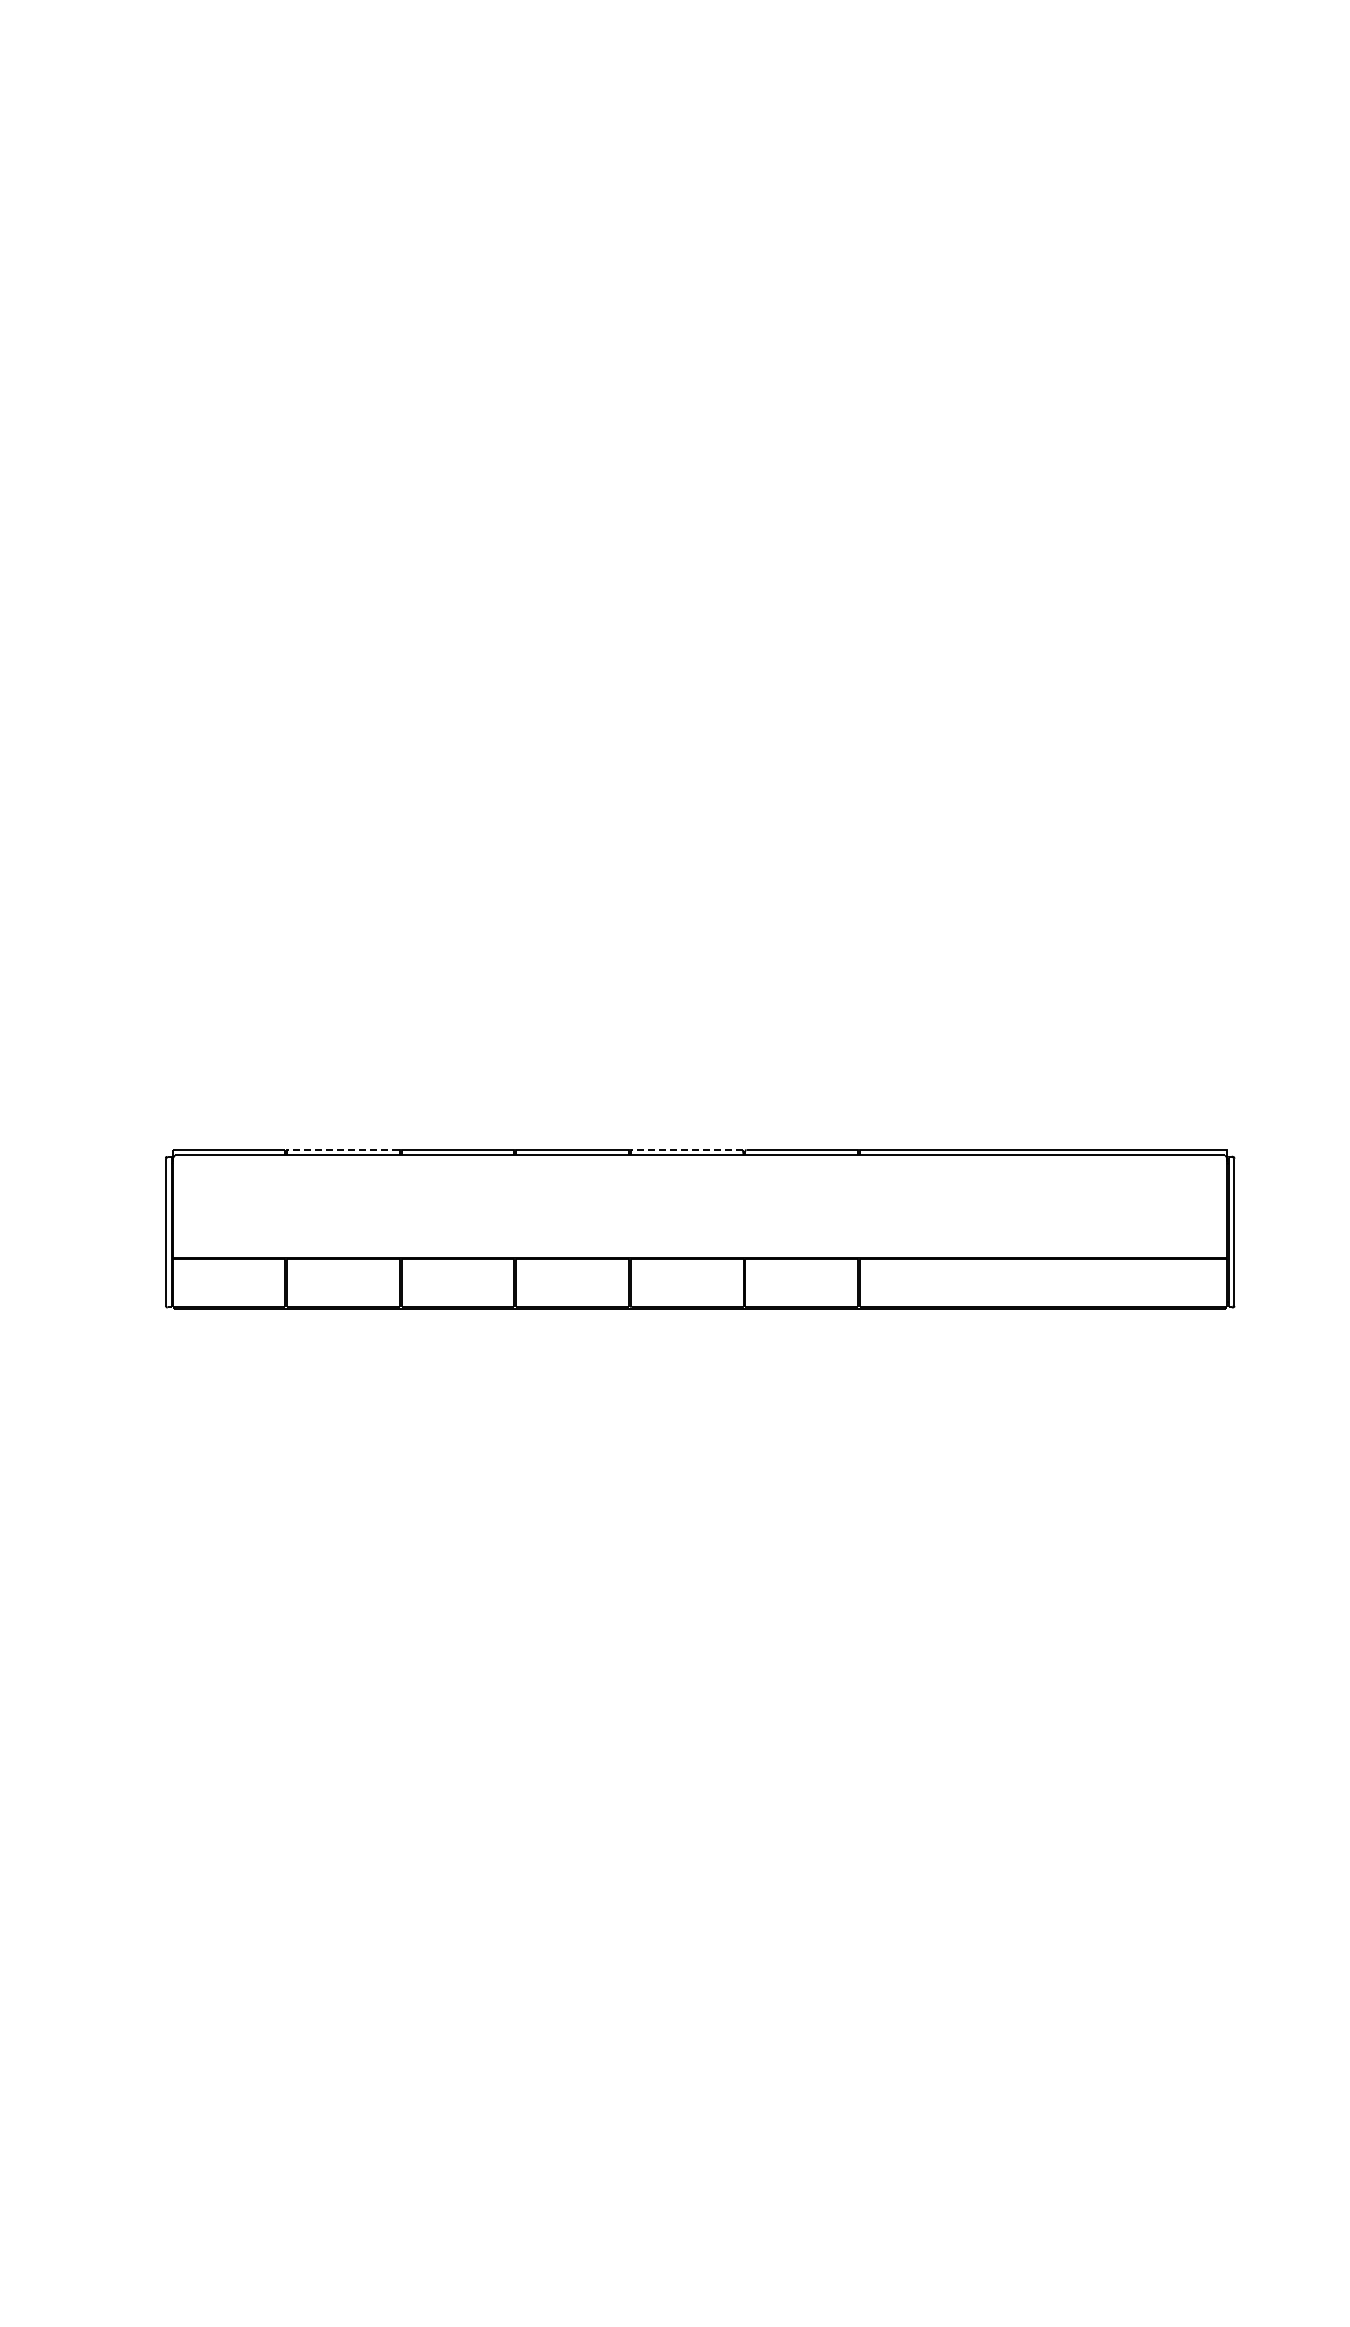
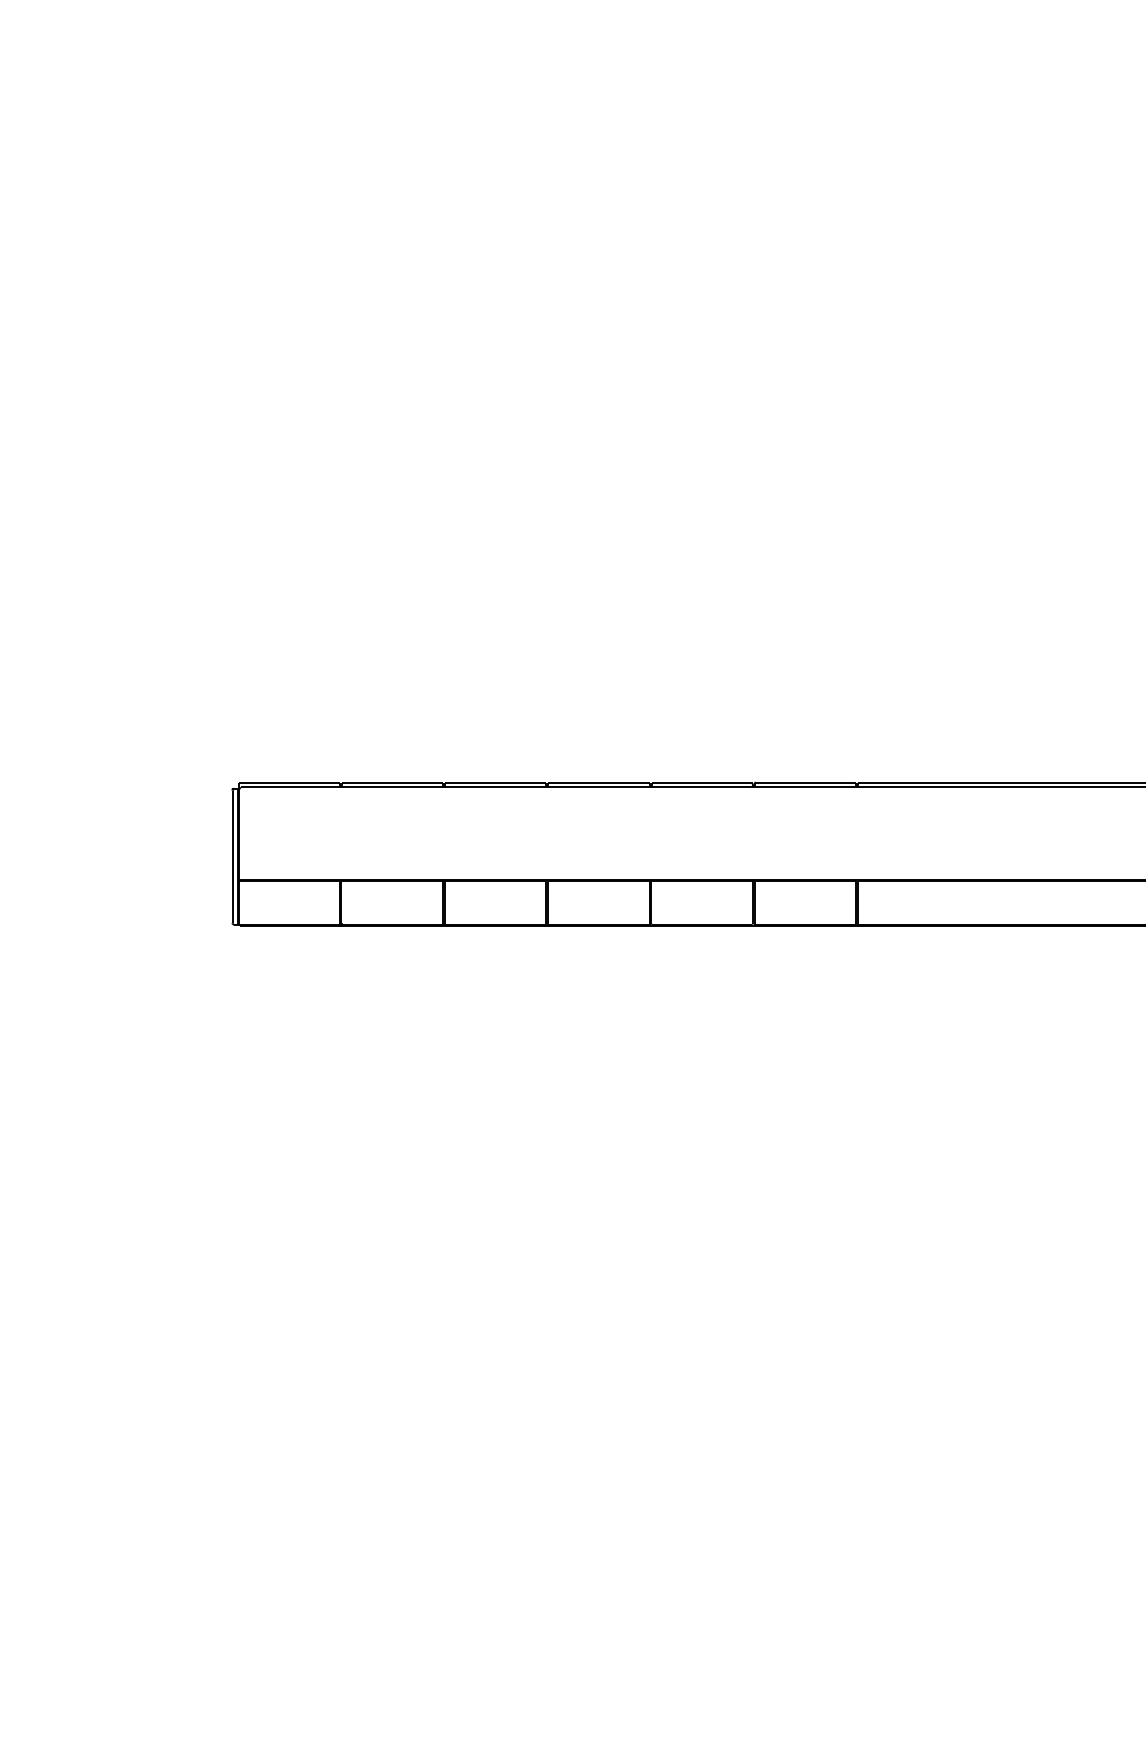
line: (342, 1150) -> (391, 783), dashed -> solid
line: (686, 1150) -> (701, 783), dashed -> solid

